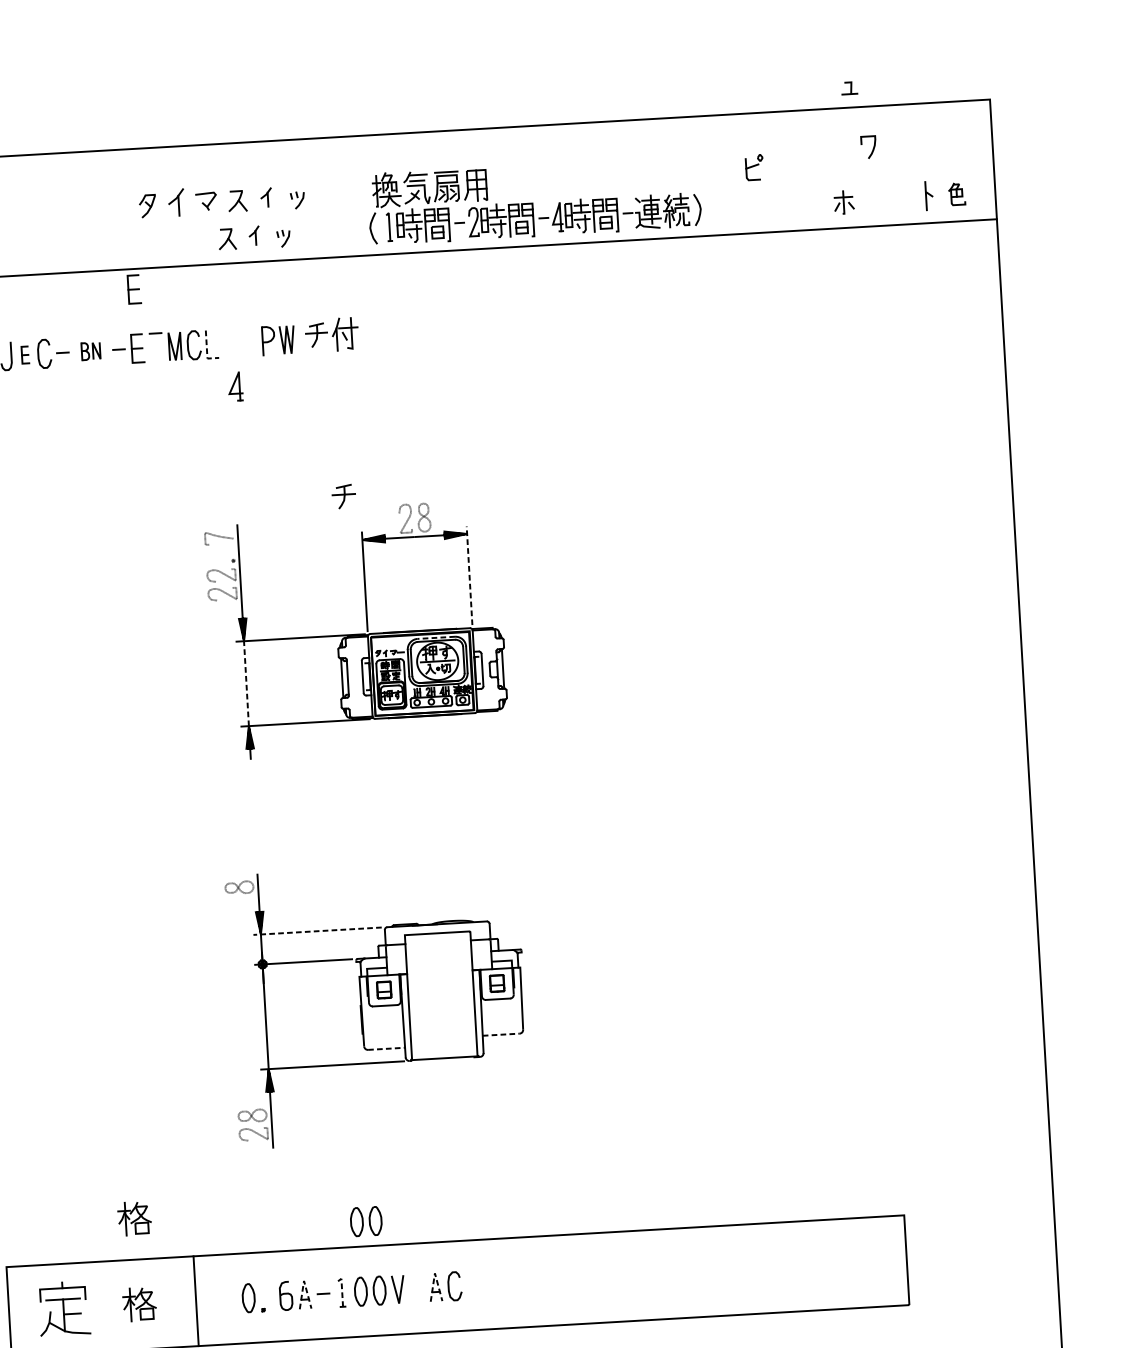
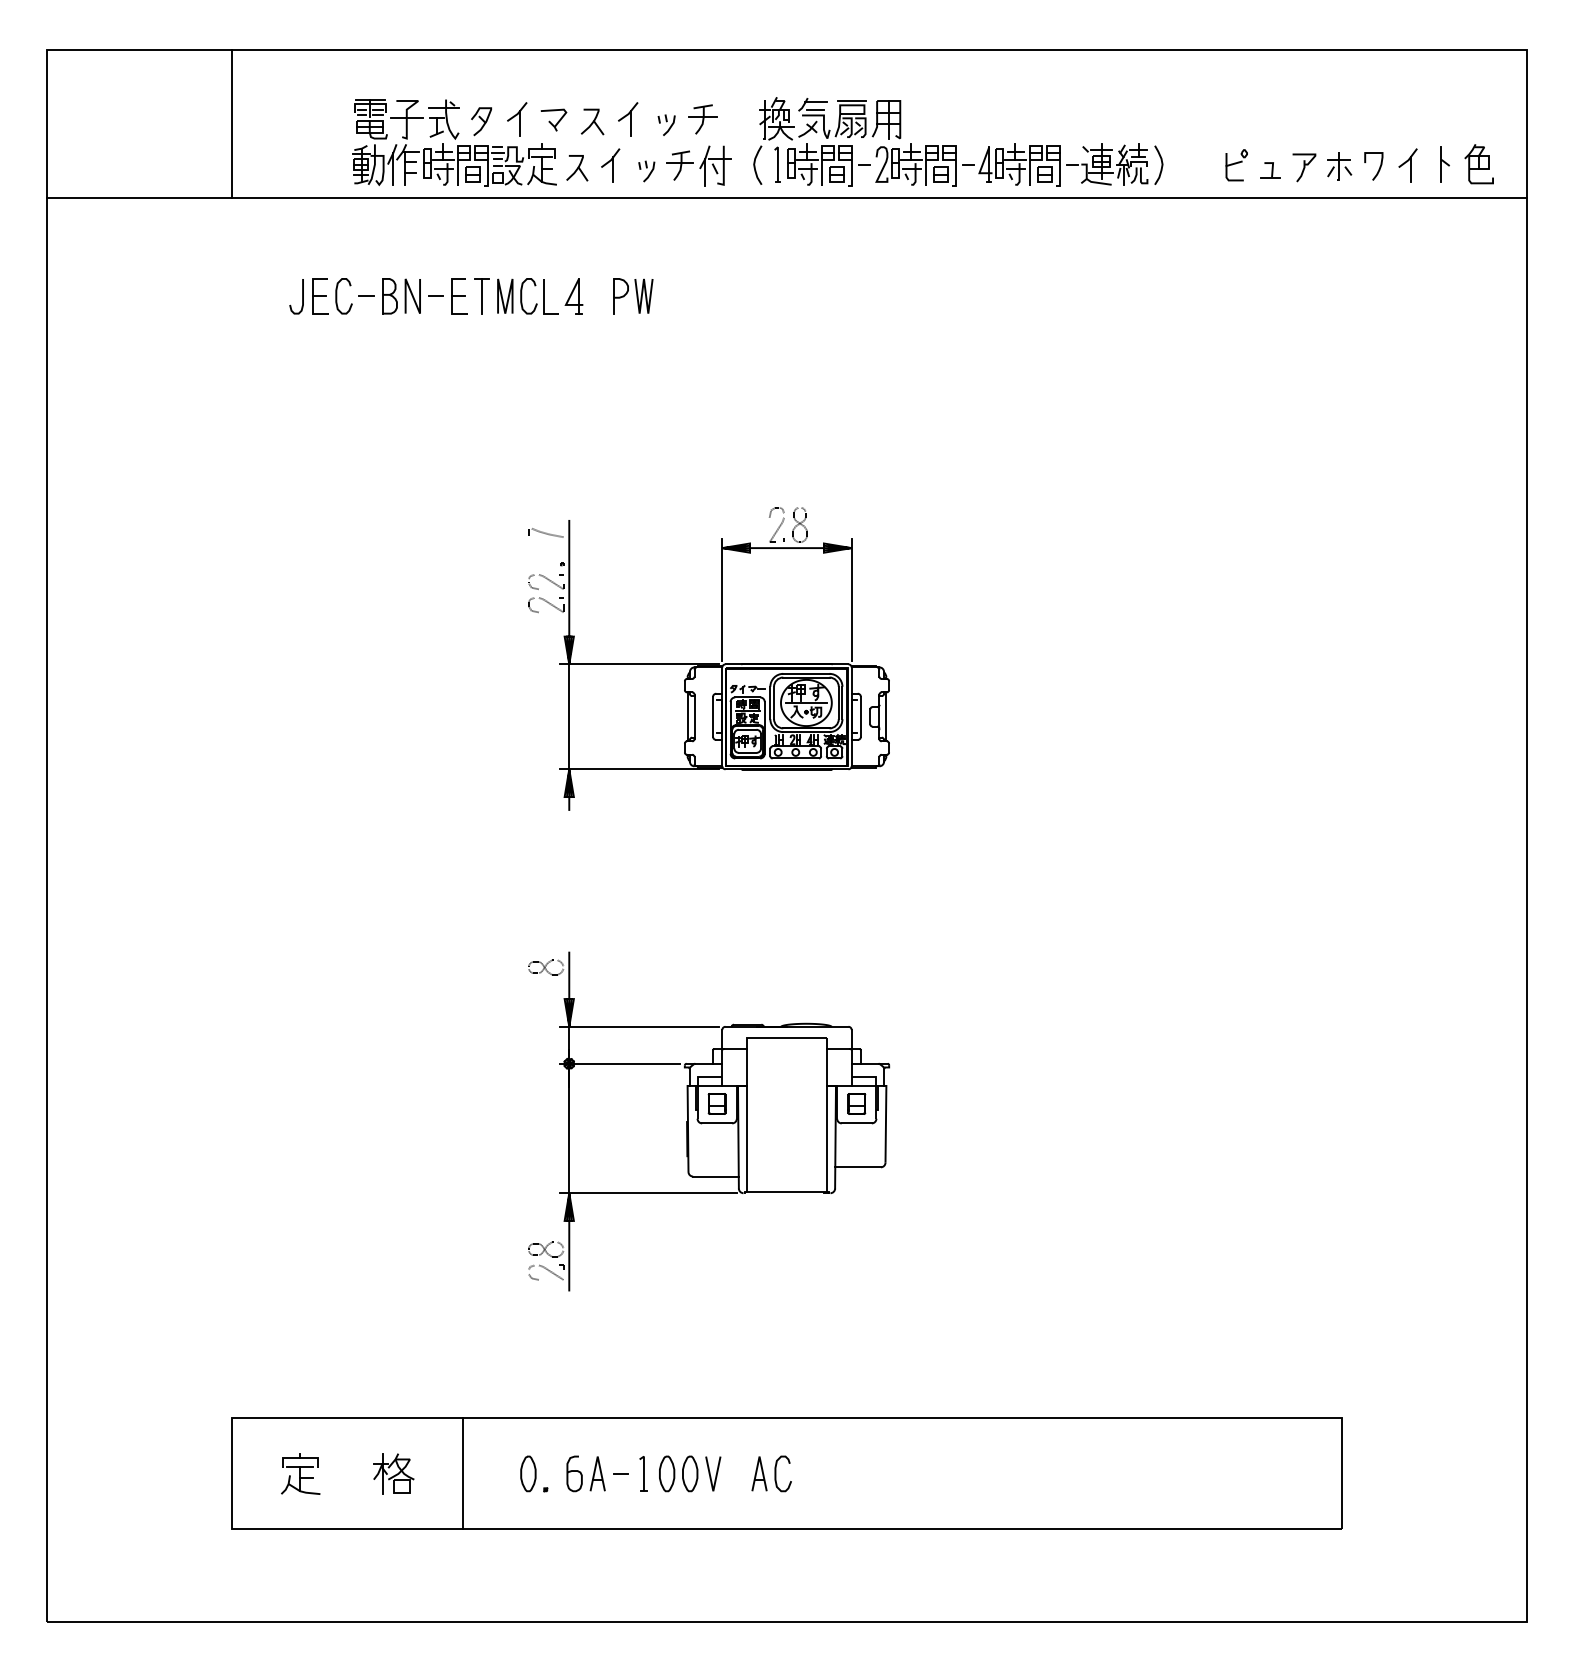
part: (849, 88) -> (1270, 170), moved
curve: (872, 149) -> (1378, 169), moved
part: (754, 167) -> (1236, 165), moved
part: (956, 194) -> (1478, 164), size x1.43
part: (266, 197) -> (628, 119), size x1.43
part: (899, 198) -> (1407, 165), added
part: (815, 204) -> (1304, 167), added
part: (126, 224) -> (454, 142), added
part: (254, 235) -> (610, 165), size x1.43
part: (134, 289) -> (459, 223), removed
part: (331, 334) -> (698, 165), moved
line: (156, 346) -> (482, 295), added
part: (91, 351) -> (401, 296), size x1.67
line: (207, 351) -> (544, 304), dashed -> solid
part: (25, 355) -> (320, 296), size x1.67
part: (235, 386) -> (573, 296), moved
part: (343, 496) -> (702, 119), moved
line: (469, 575) -> (851, 599), dashed -> solid
line: (435, 637) -> (805, 673), dashed -> solid
line: (246, 683) -> (569, 716), dashed -> solid
line: (316, 931) -> (638, 1026), dashed -> solid
line: (501, 1034) -> (858, 1167), dashed -> solid
line: (386, 1048) -> (715, 1176), dashed -> solid
part: (134, 1218) -> (393, 1367), removed
part: (366, 1221) -> (678, 1387), removed
line: (434, 1273) -> (759, 1456), dashed -> solid
line: (303, 1280) -> (597, 1456), dashed -> solid
line: (341, 1290) -> (643, 1470), dashed -> solid
part: (64, 1308) -> (300, 1473), size x0.62

